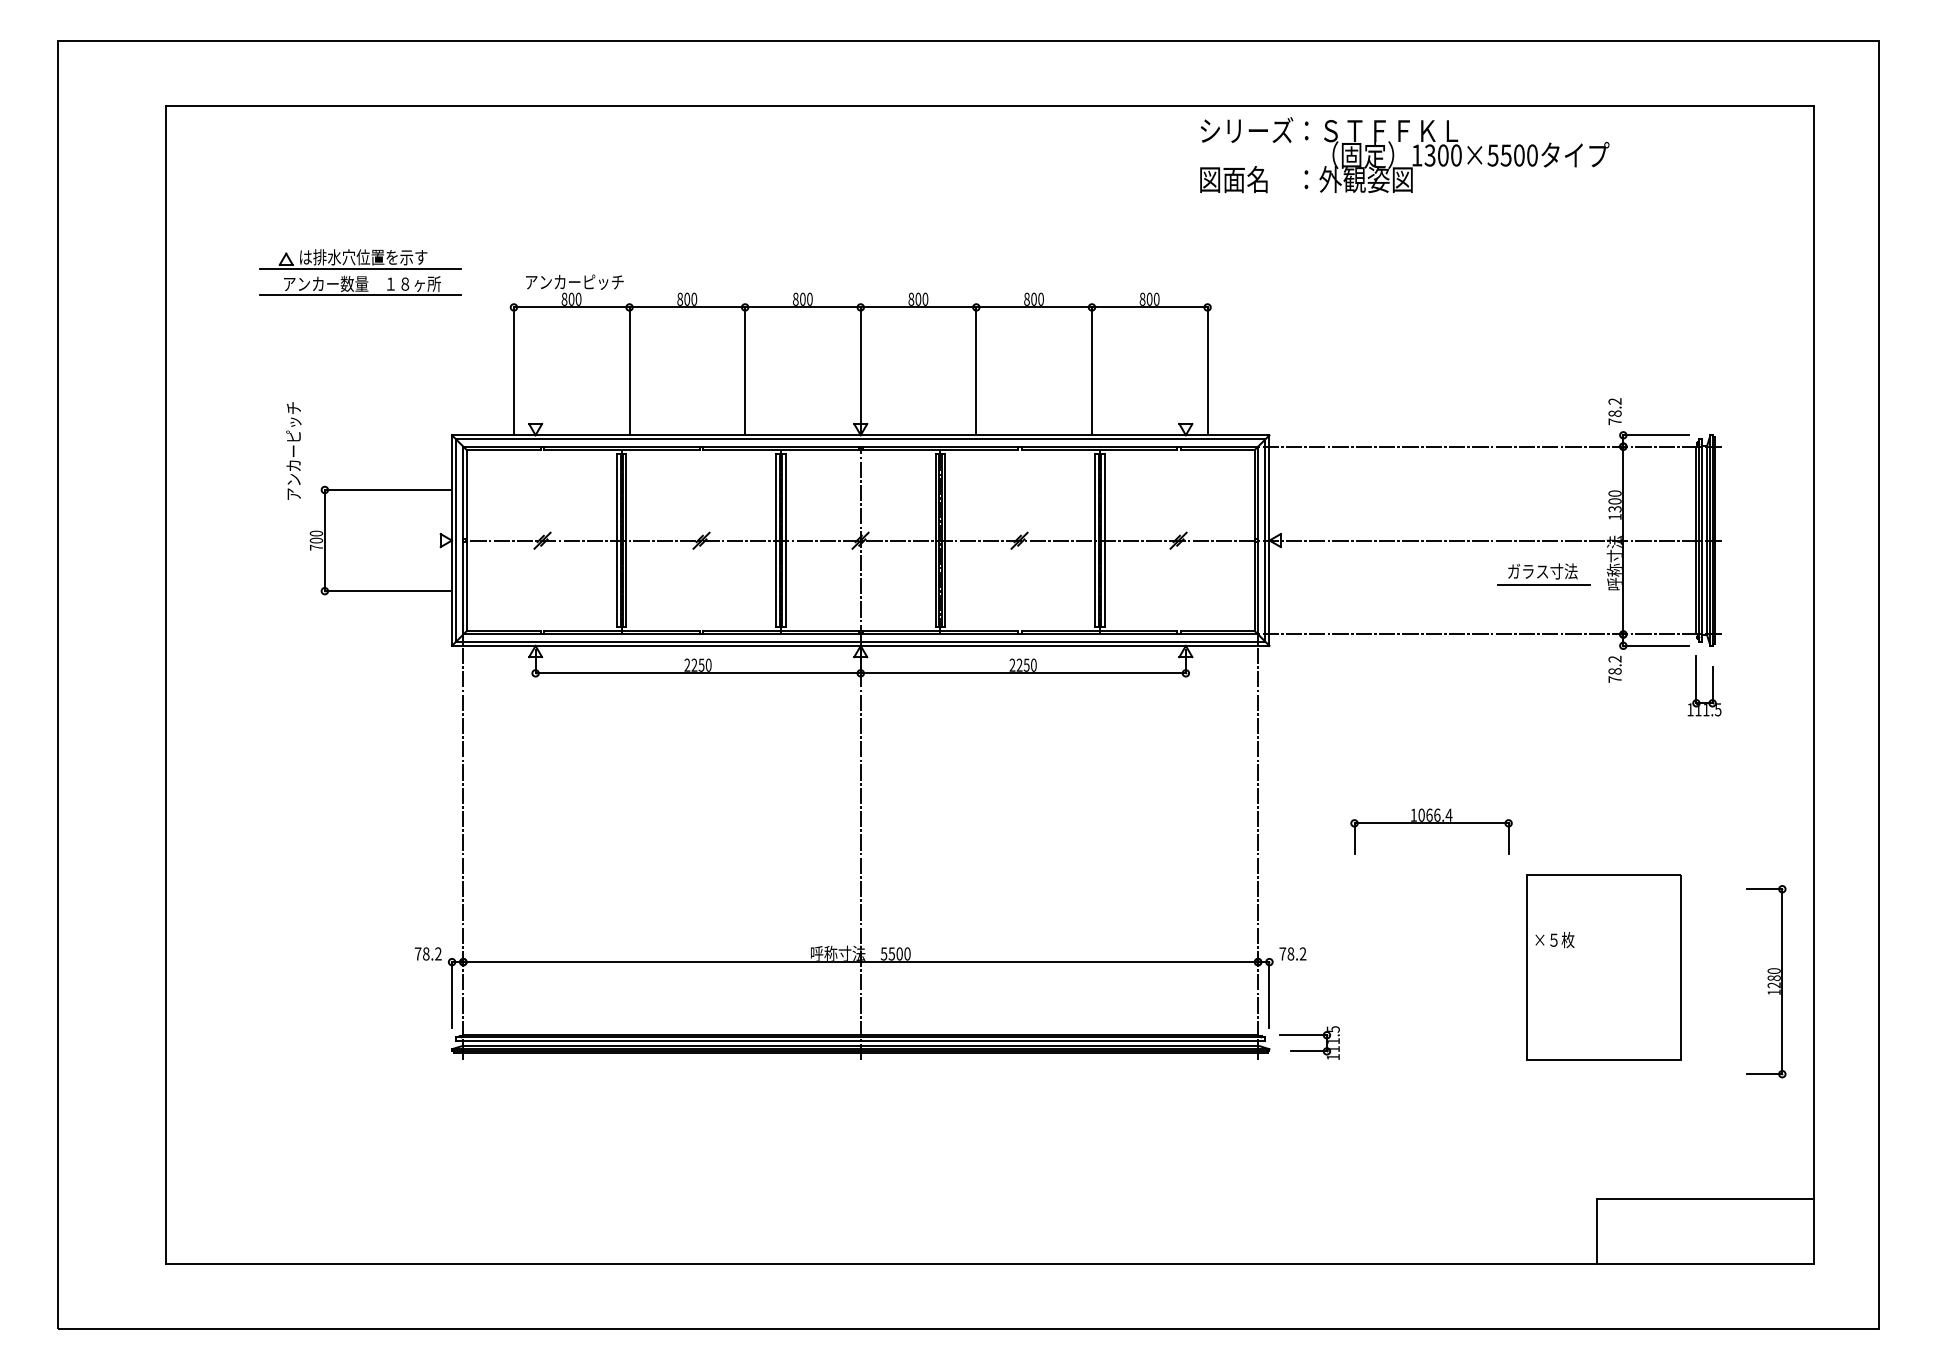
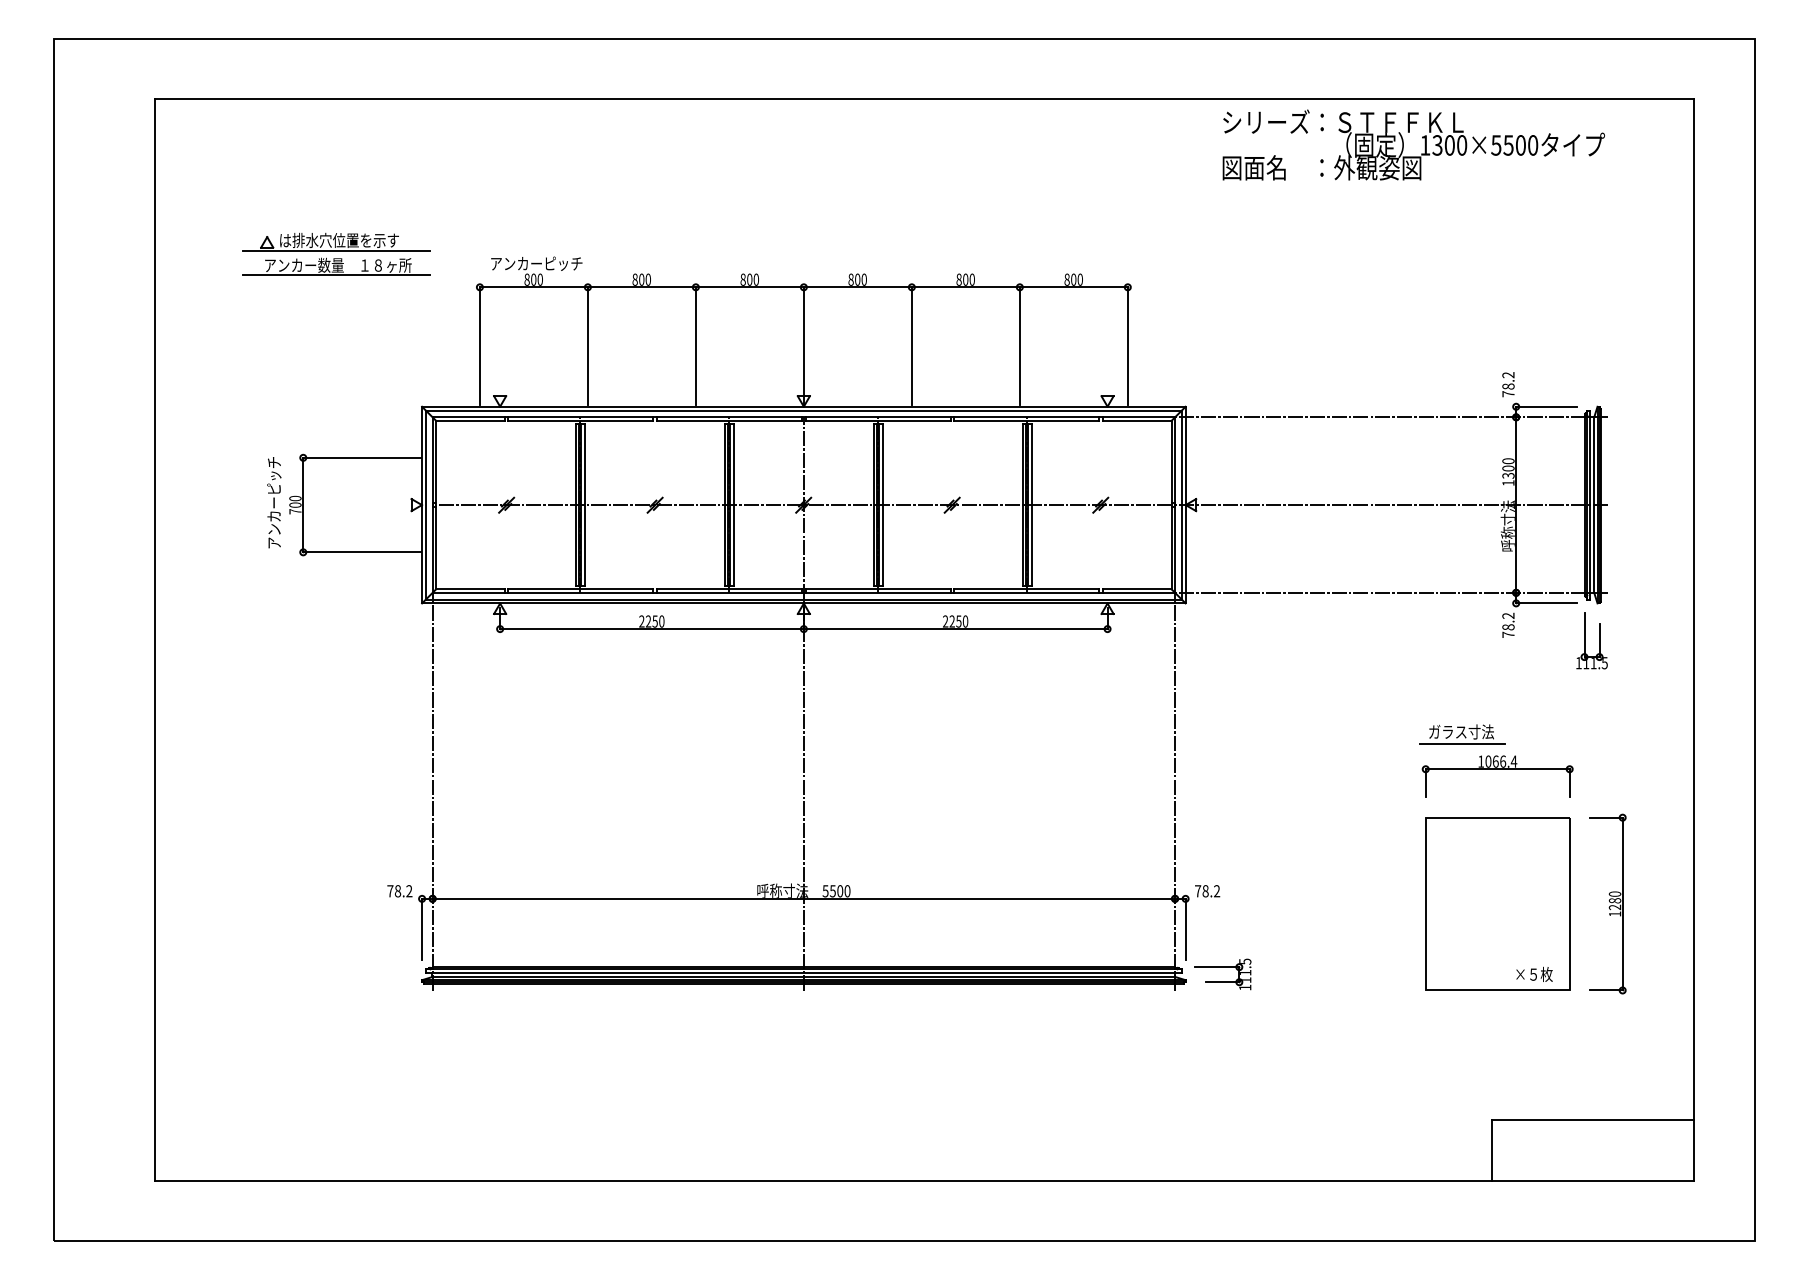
text: (1404, 155) -> (1413, 145), moved
text: (293, 450) -> (273, 502), moved
part: (1543, 574) -> (1462, 734), moved
part: (1431, 823) -> (1497, 769), moved
text: (1554, 940) -> (1534, 974), moved
part: (1766, 981) -> (1607, 903), moved

